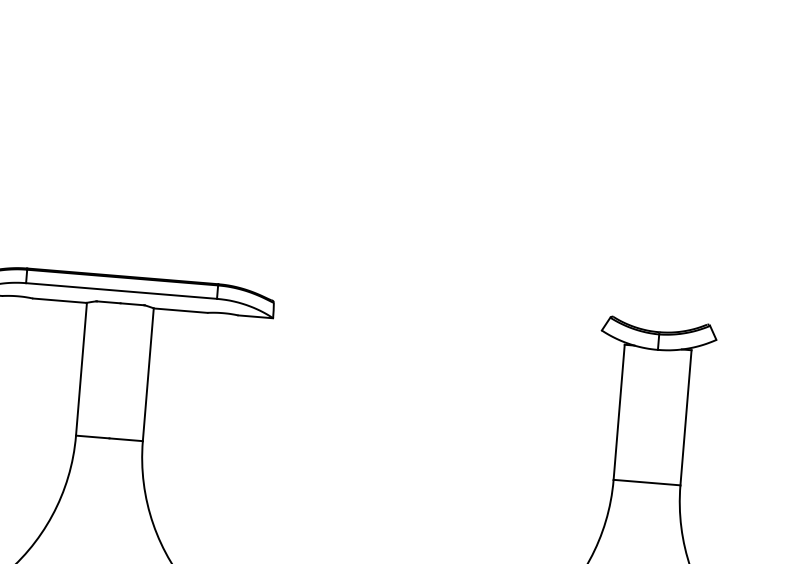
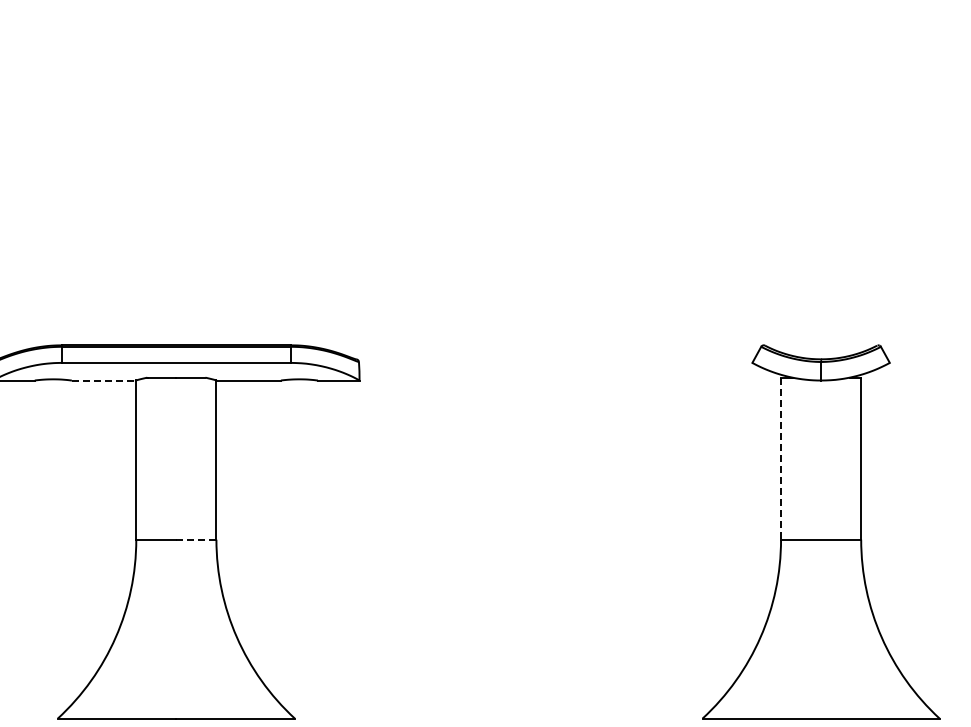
line: (59, 300) -> (103, 380), solid -> dashed
line: (619, 413) -> (781, 459), solid -> dashed
line: (126, 439) -> (196, 539), solid -> dashed

